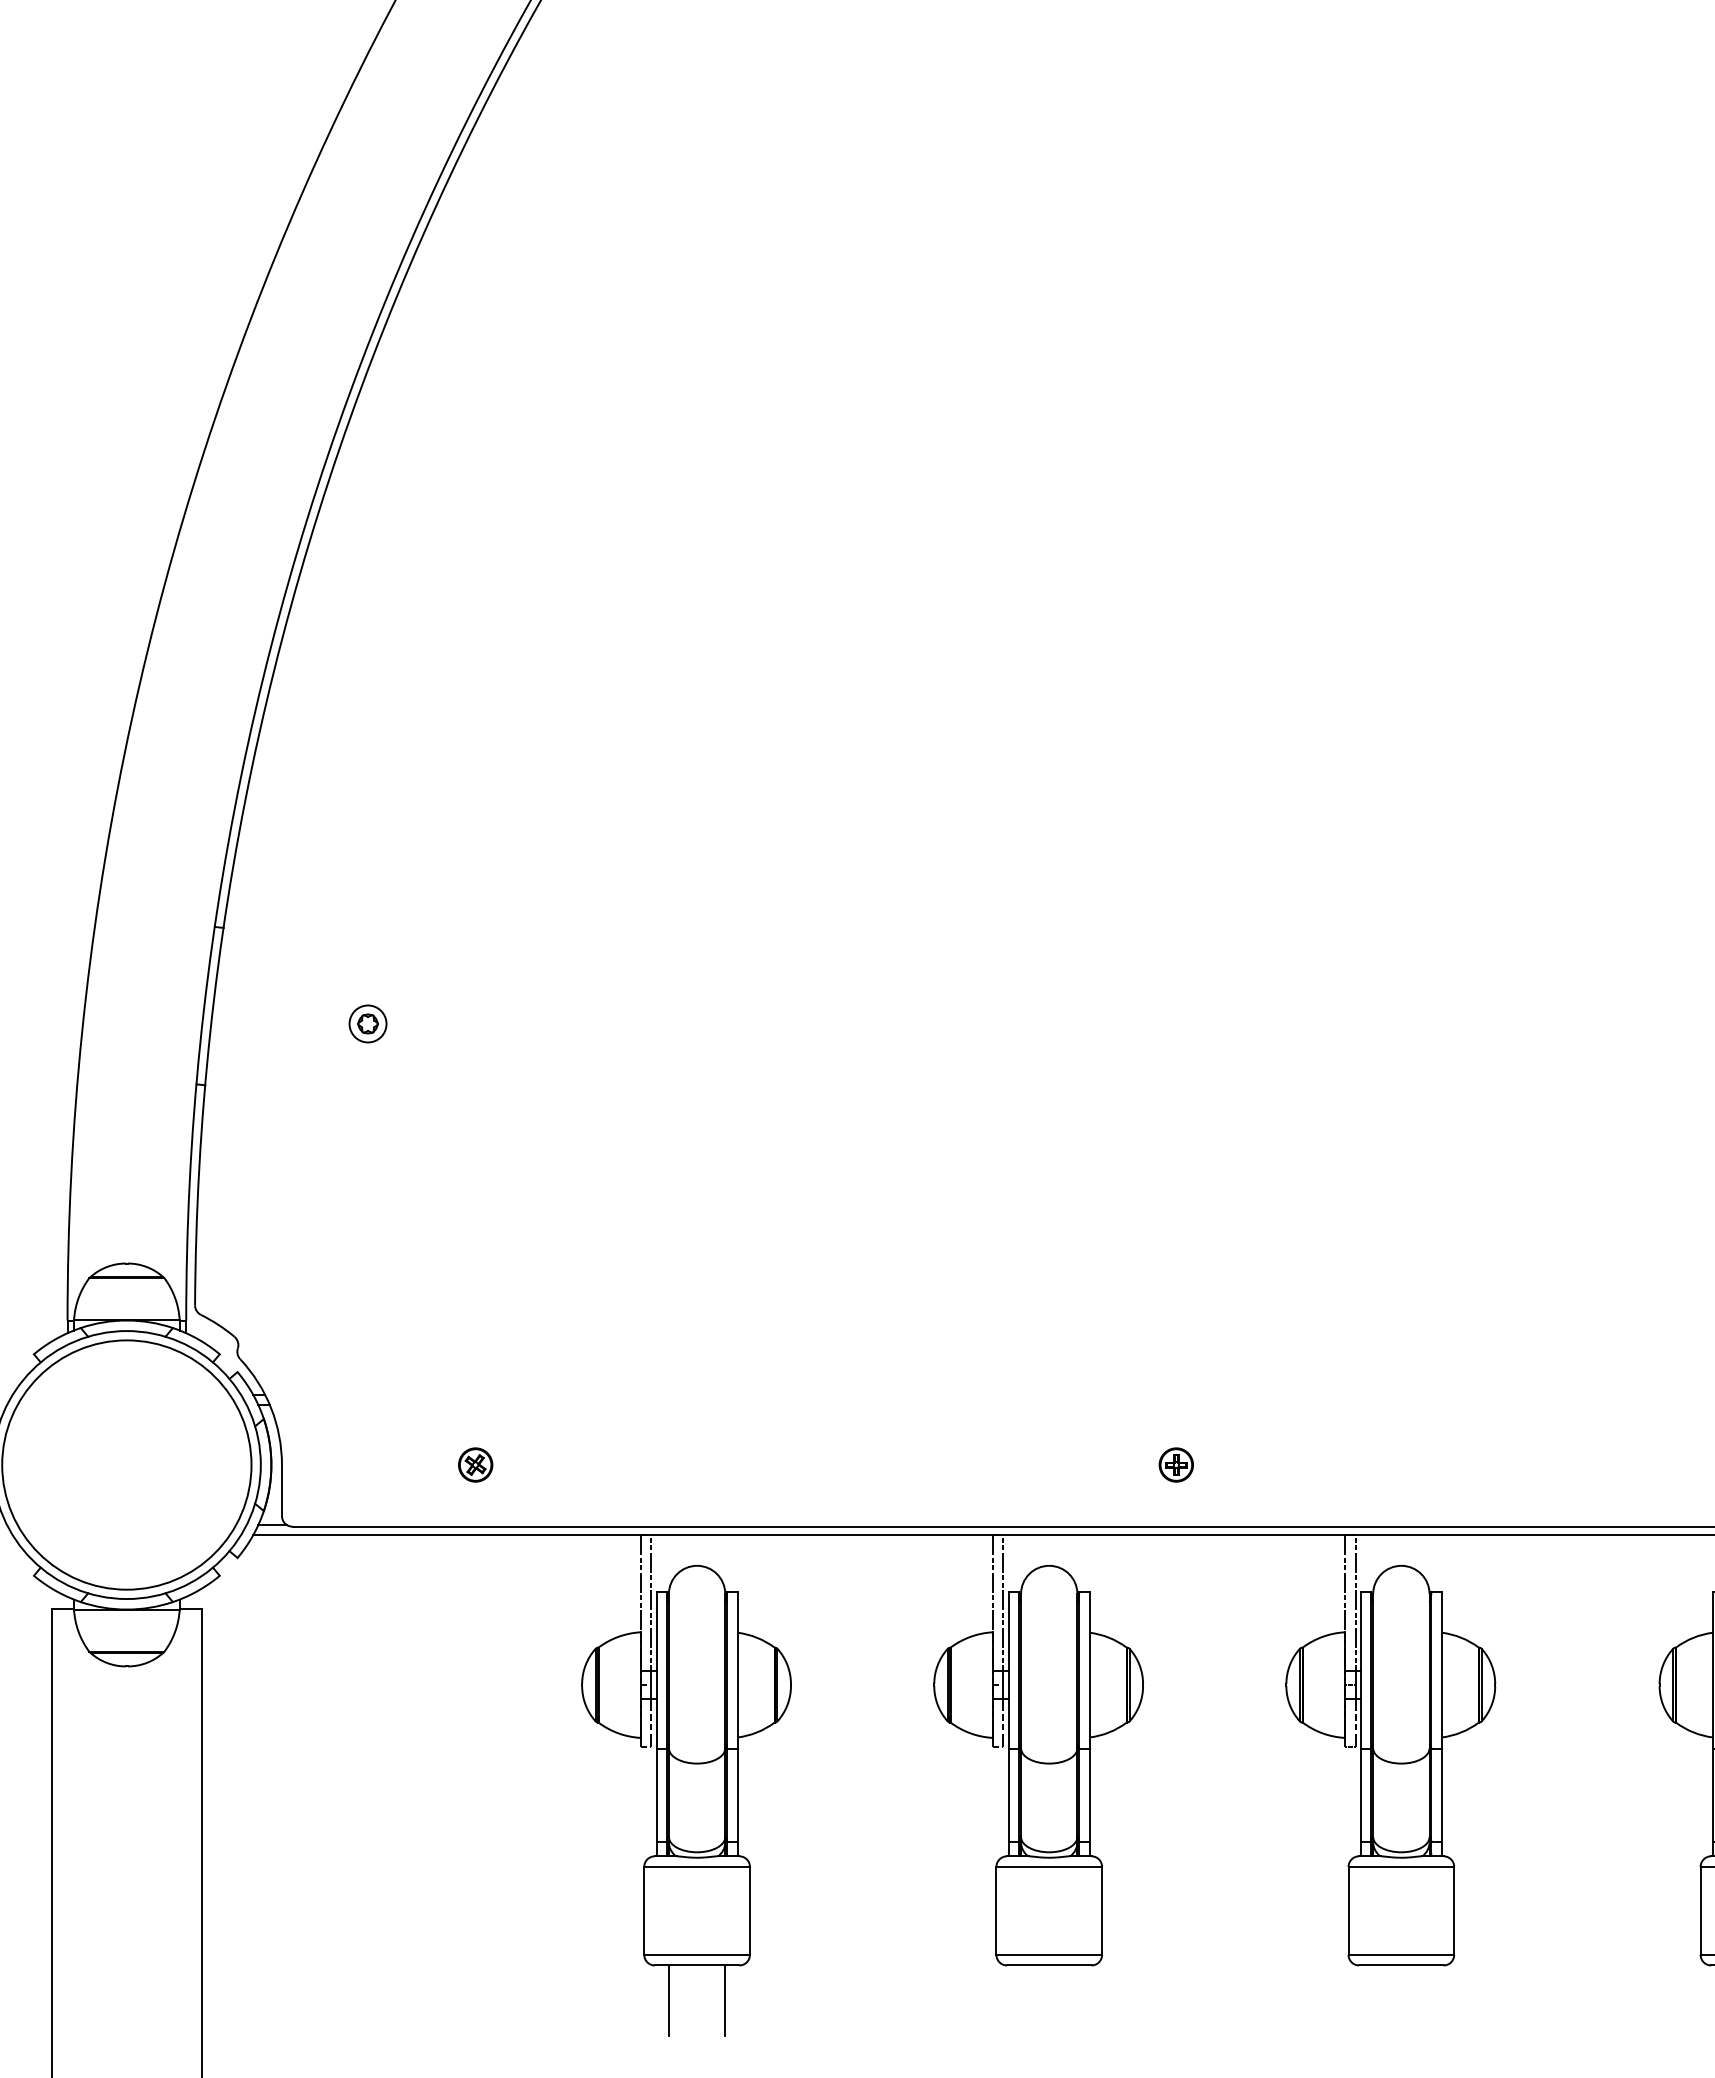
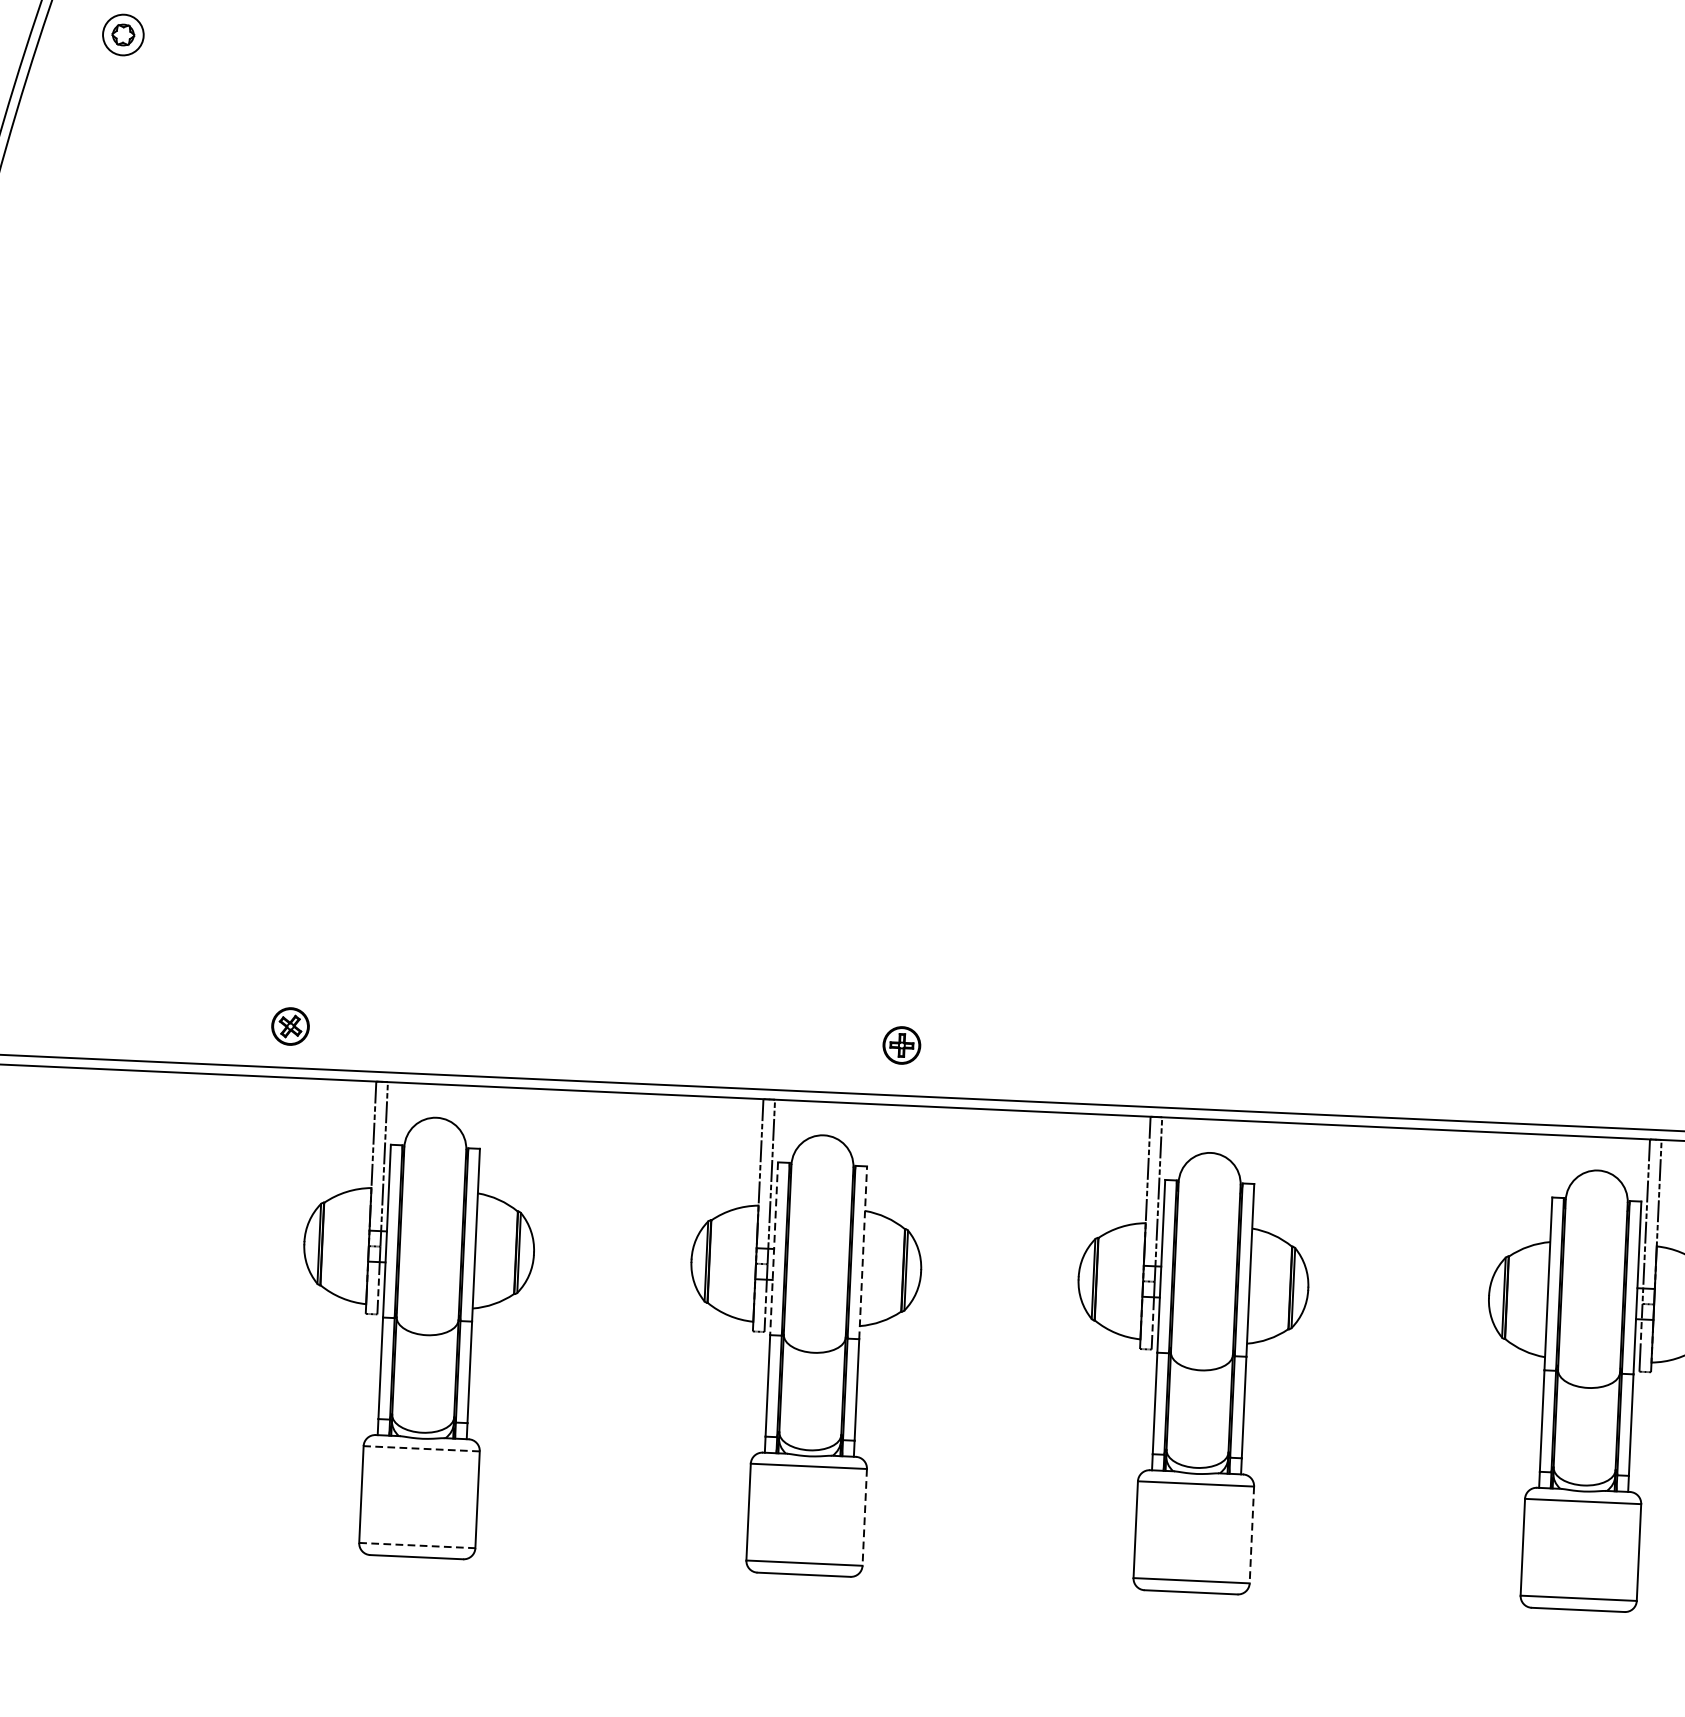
part: (367, 1023) -> (122, 34), moved
part: (475, 1464) -> (290, 1025), moved
part: (1175, 1464) -> (901, 1044), moved
line: (1008, 1670) -> (773, 1248), solid -> dashed
line: (1089, 1670) -> (862, 1252), solid -> dashed
line: (697, 1866) -> (422, 1448), solid -> dashed
line: (1102, 1911) -> (865, 1518), solid -> dashed
line: (1454, 1911) -> (1252, 1535), solid -> dashed
line: (697, 1954) -> (417, 1545), solid -> dashed
line: (668, 2000) -> (383, 1594), removed
line: (725, 2000) -> (446, 1597), removed

